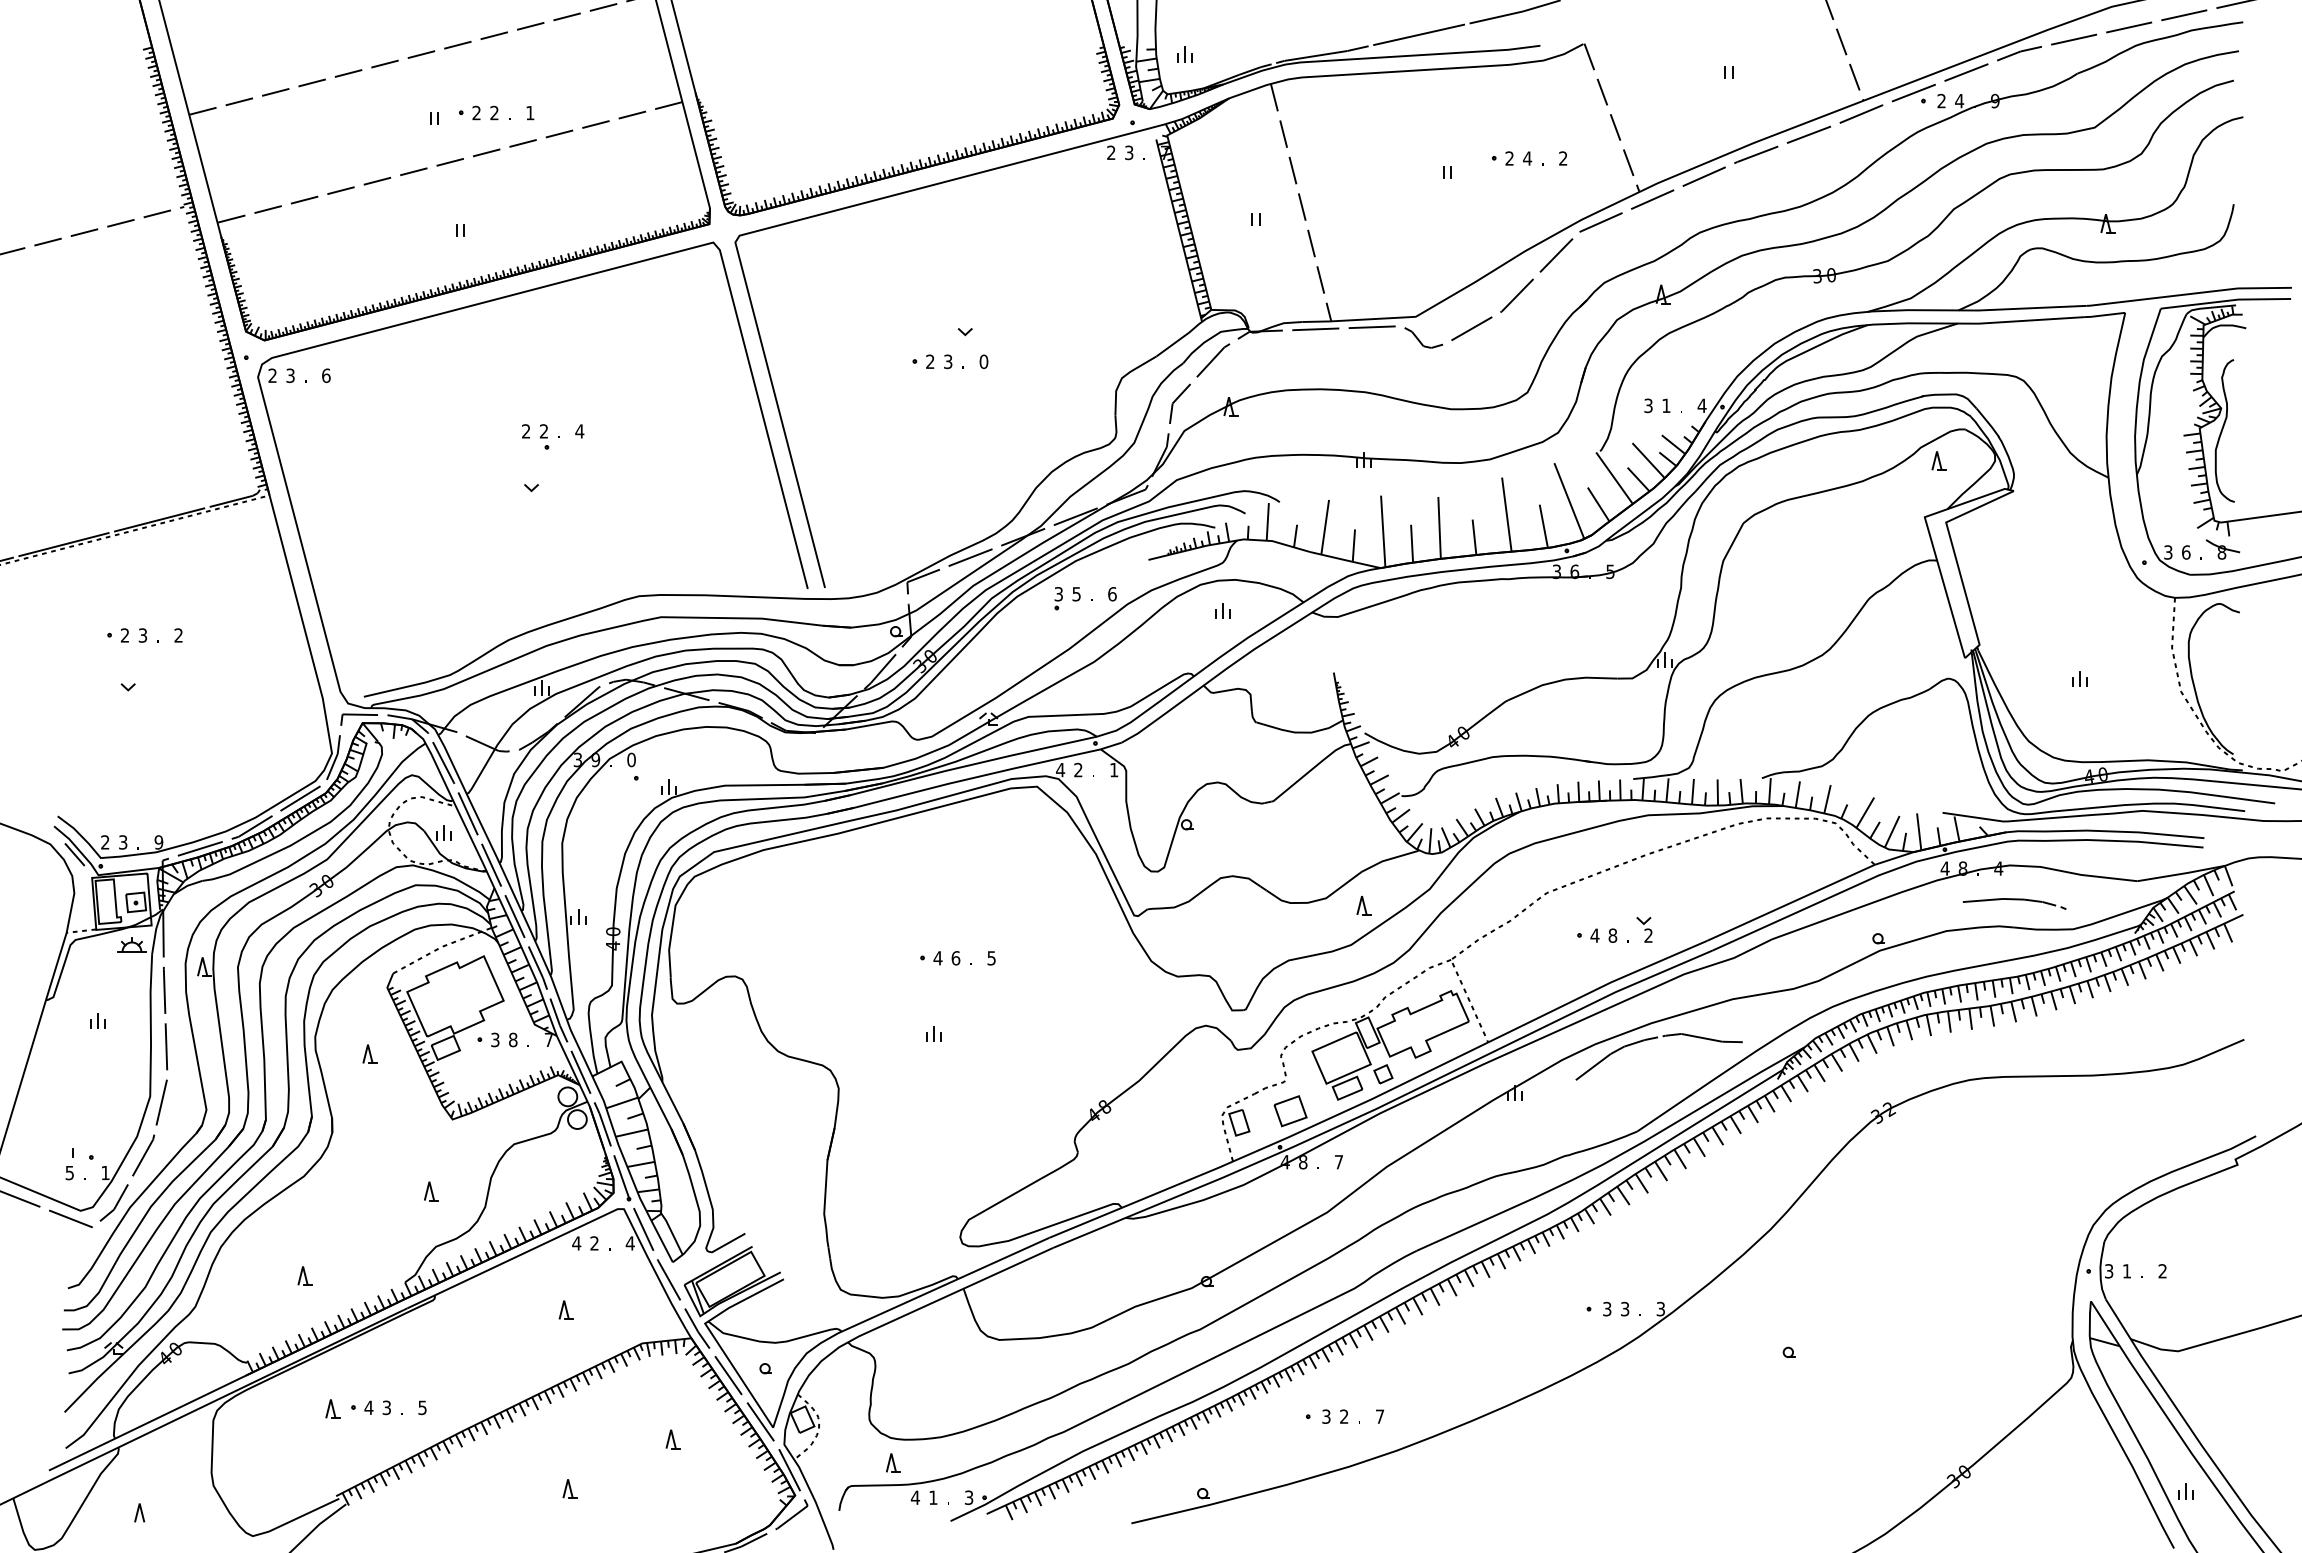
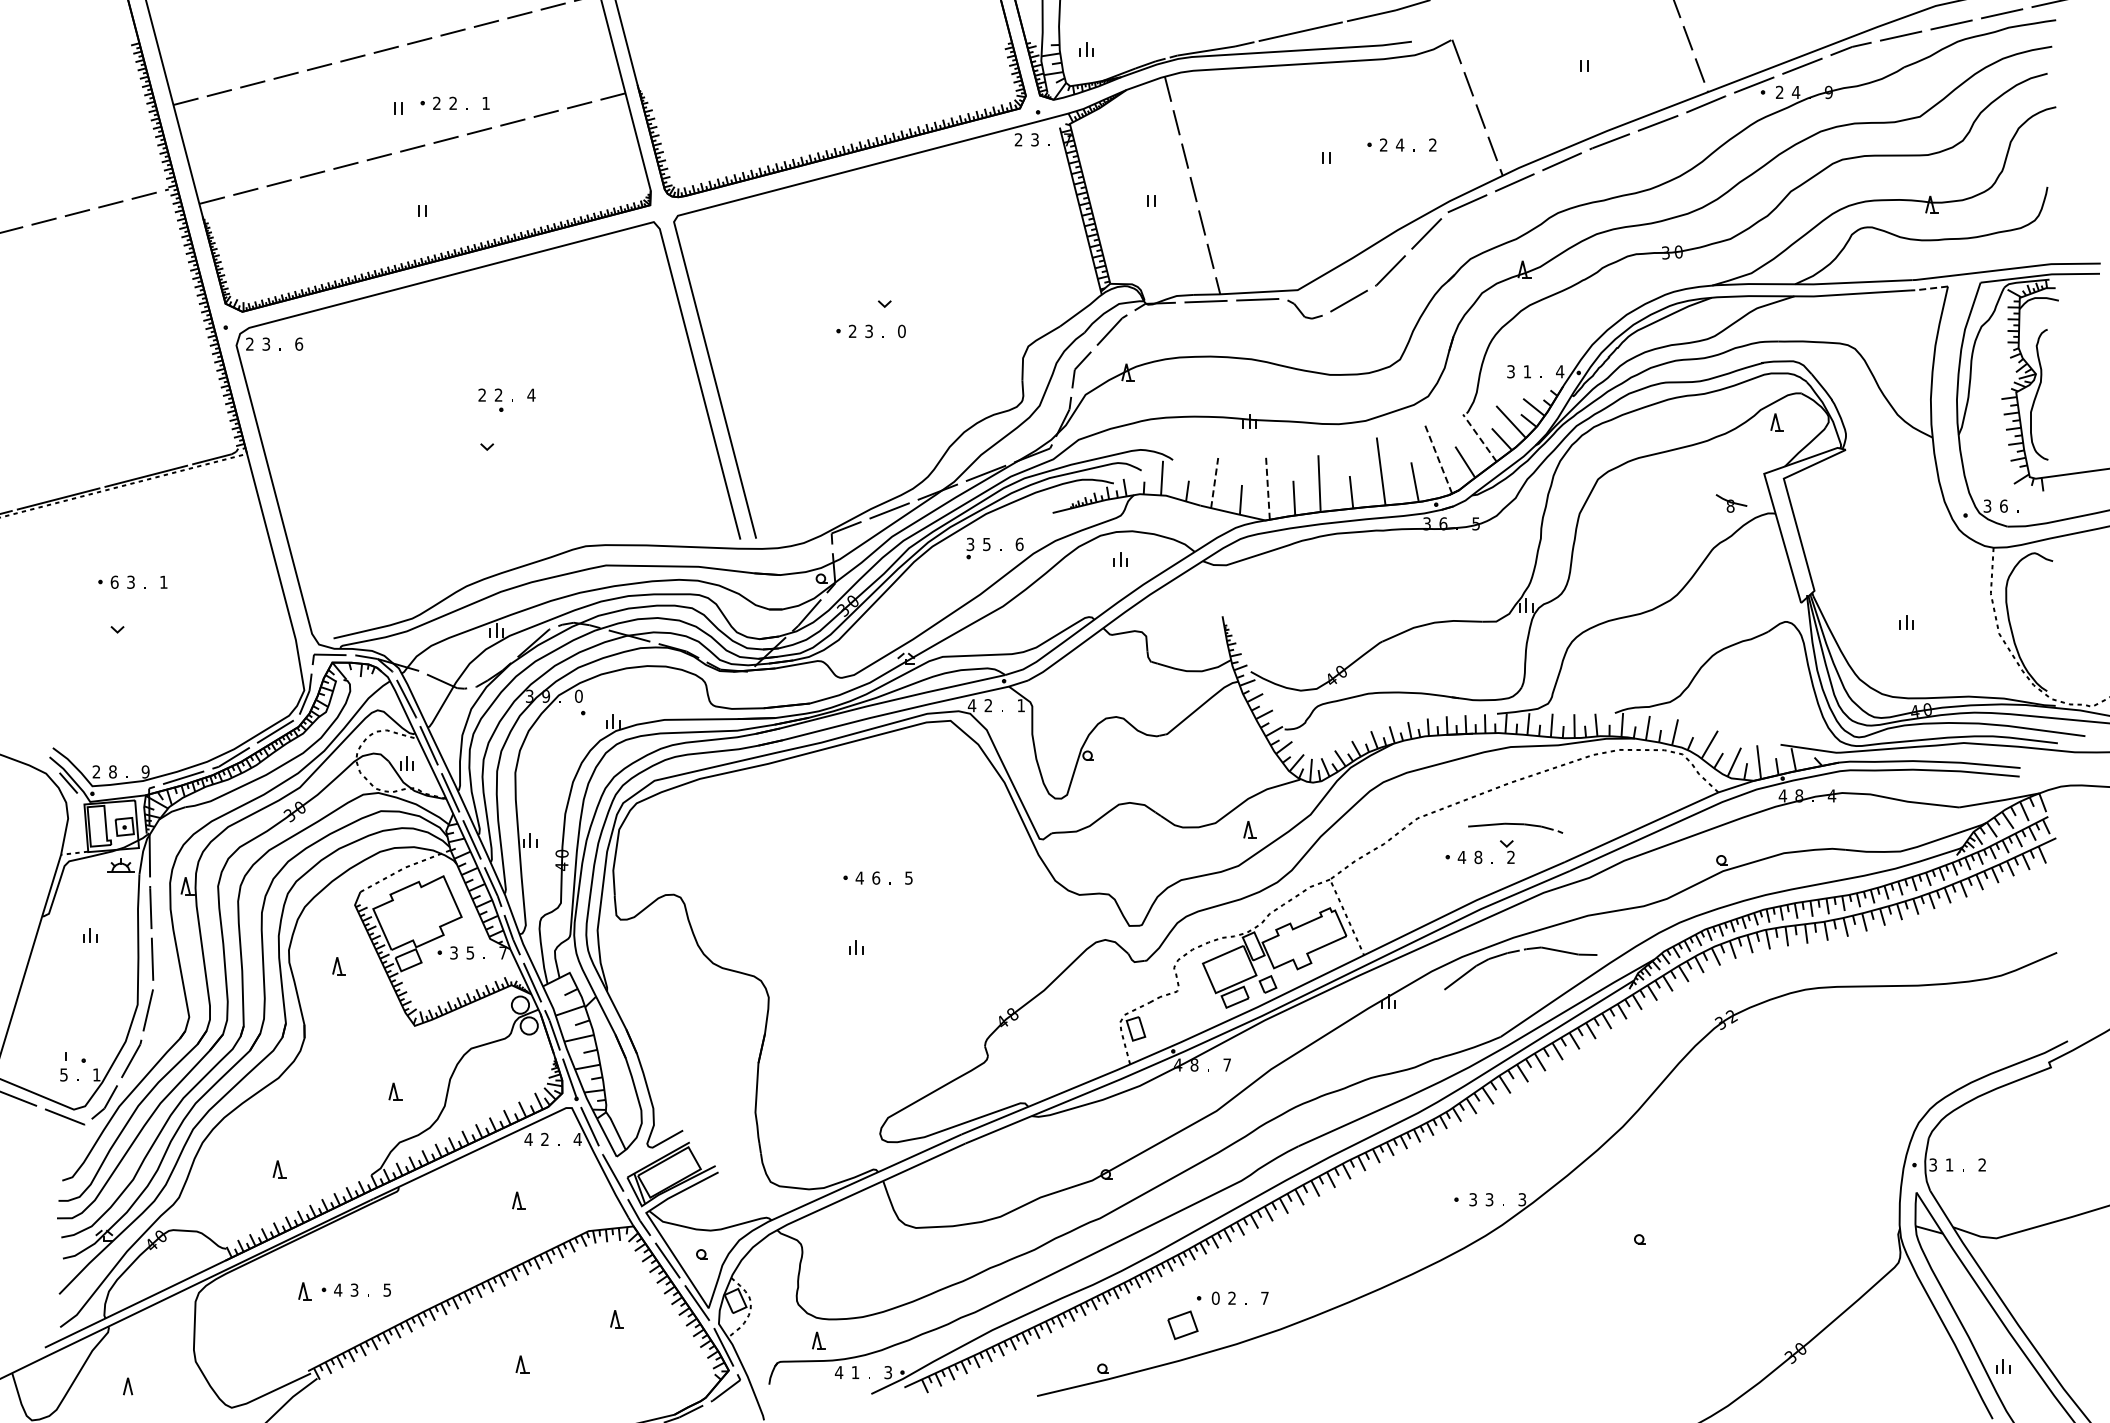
line: (2103, 315) -> (1928, 288), solid -> dashed
line: (1614, 478) -> (1479, 438), solid -> dashed
line: (1569, 500) -> (1438, 458), solid -> dashed
line: (1325, 526) -> (1214, 482), solid -> dashed
line: (1382, 531) -> (1267, 486), solid -> dashed
part: (2222, 549) -> (1731, 503), moved
text: (124, 634) -> (114, 581), 2 -> 6
text: (178, 634) -> (163, 581), 2 -> 1
text: (122, 841) -> (112, 771), 3 -> 8
curve: (2014, 899) -> (1515, 824), moved
text: (513, 1039) -> (470, 952), 8 -> 5
part: (1290, 1111) -> (1182, 1325), moved
text: (1326, 1415) -> (1215, 1297), 3 -> 0

